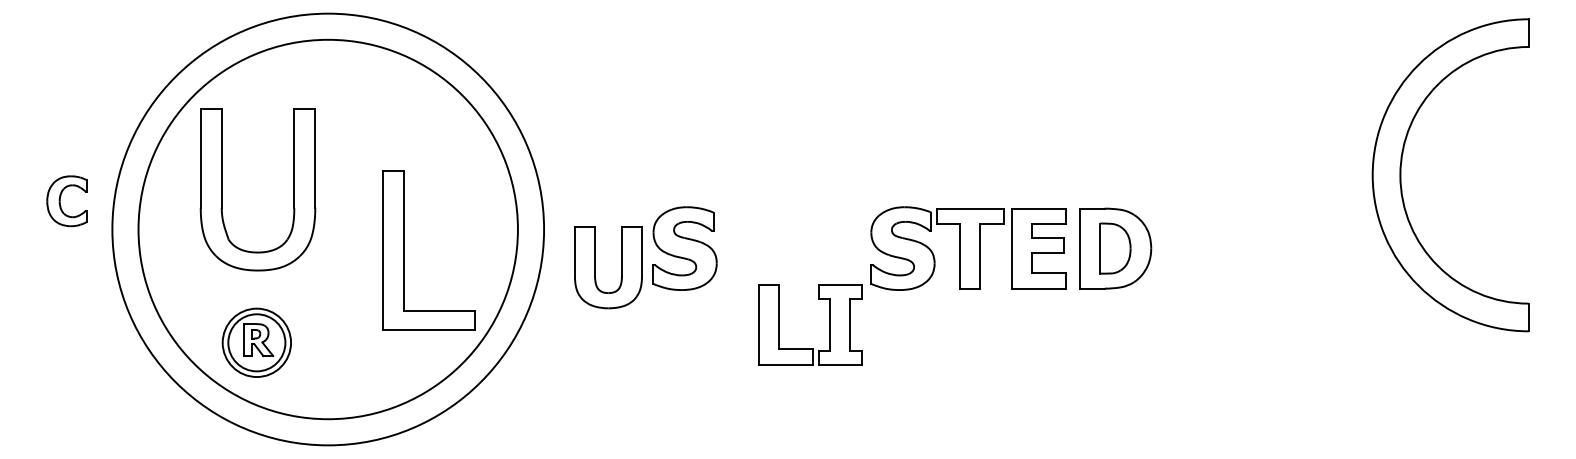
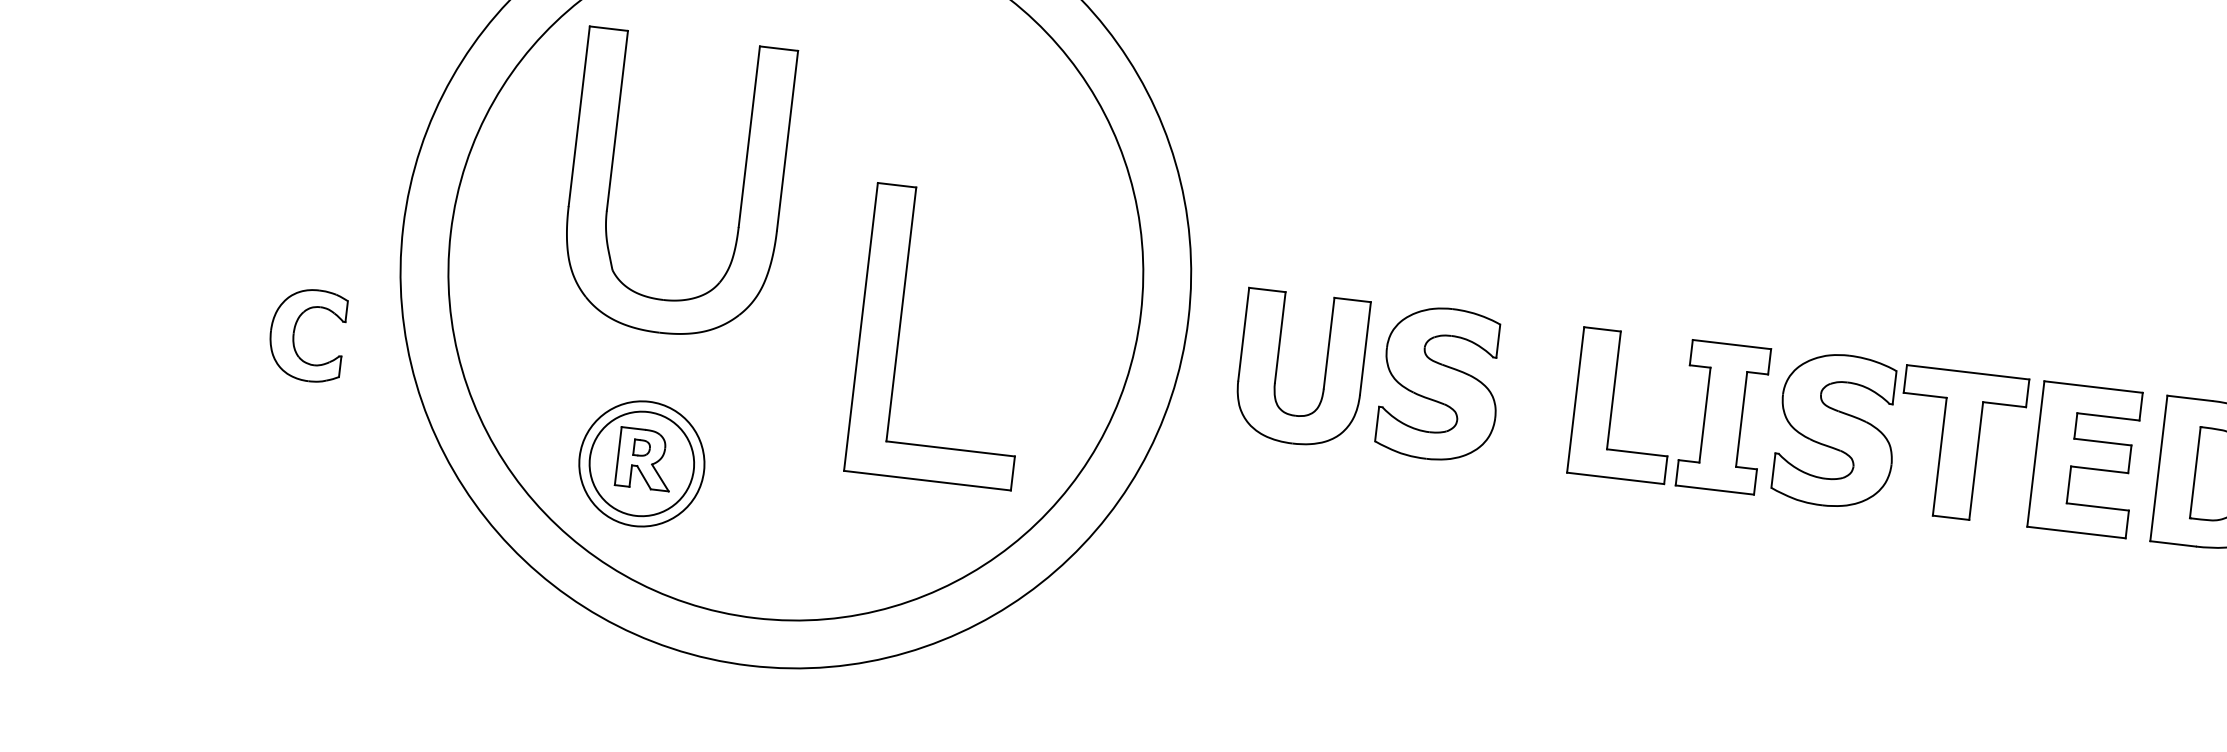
part: (66, 201) -> (305, 335), moved
part: (404, 250) -> (900, 331), moved
part: (595, 267) -> (1277, 366), moved
part: (829, 324) -> (1703, 414), moved

